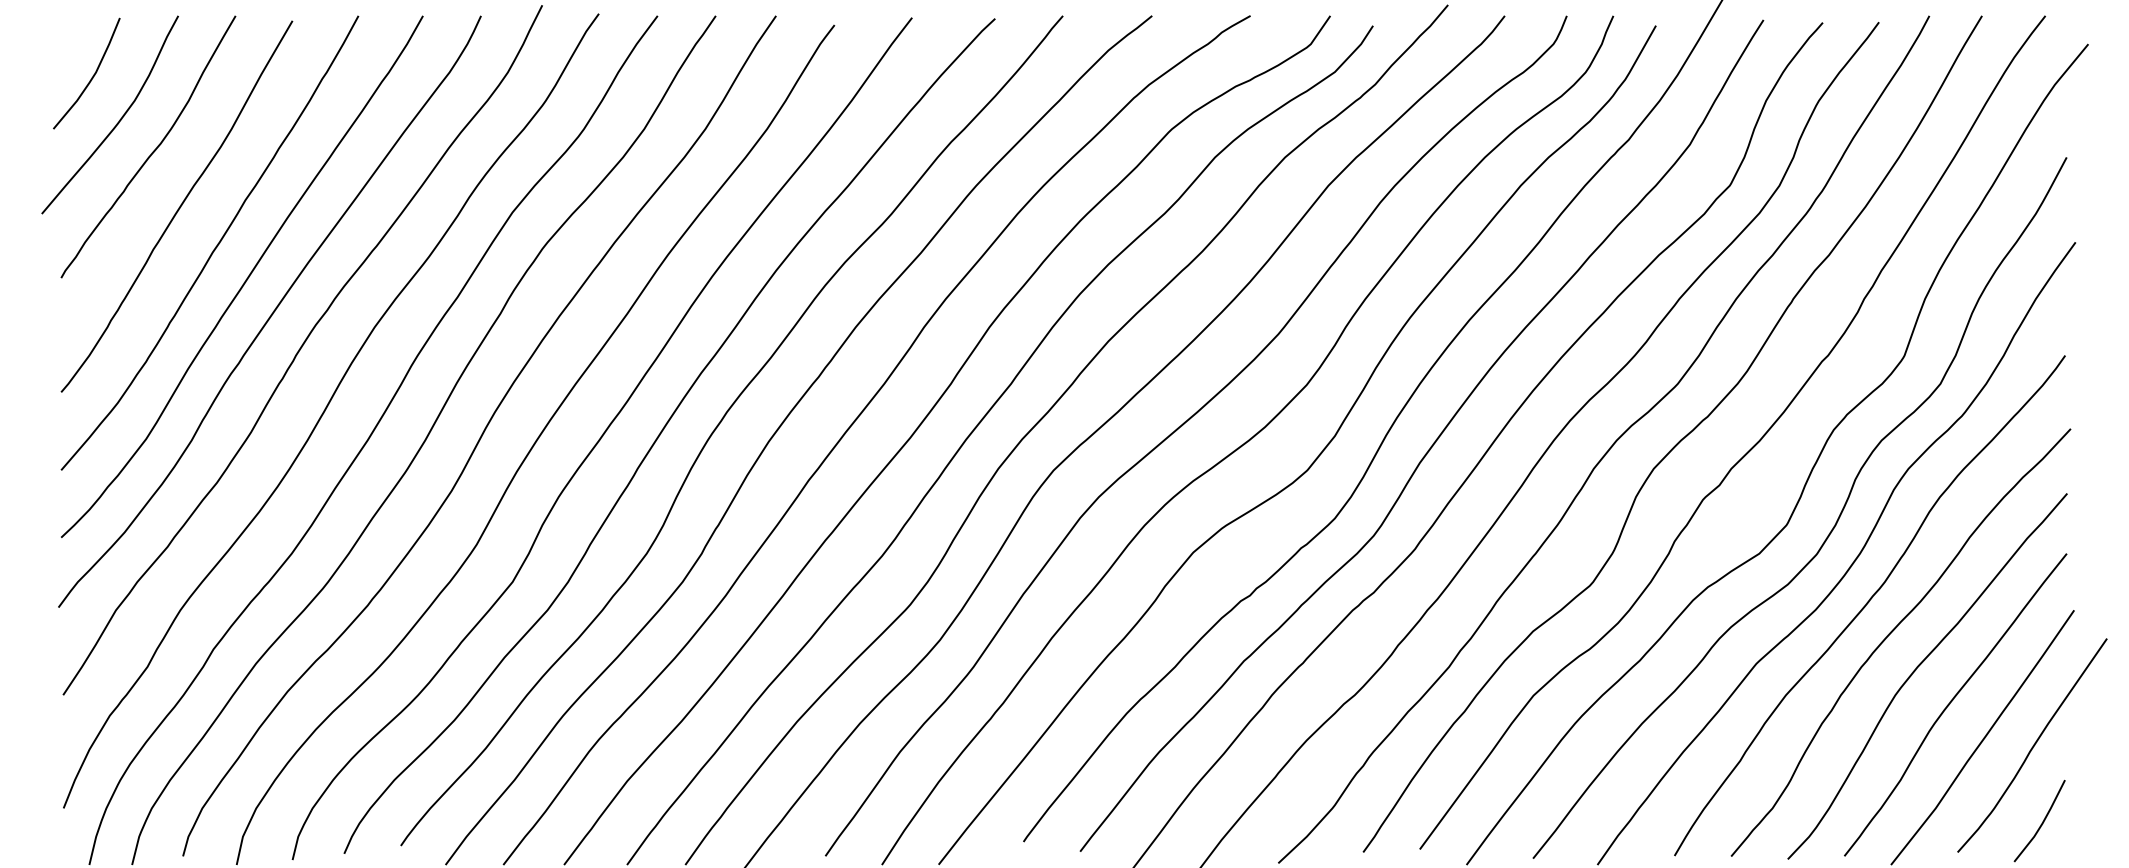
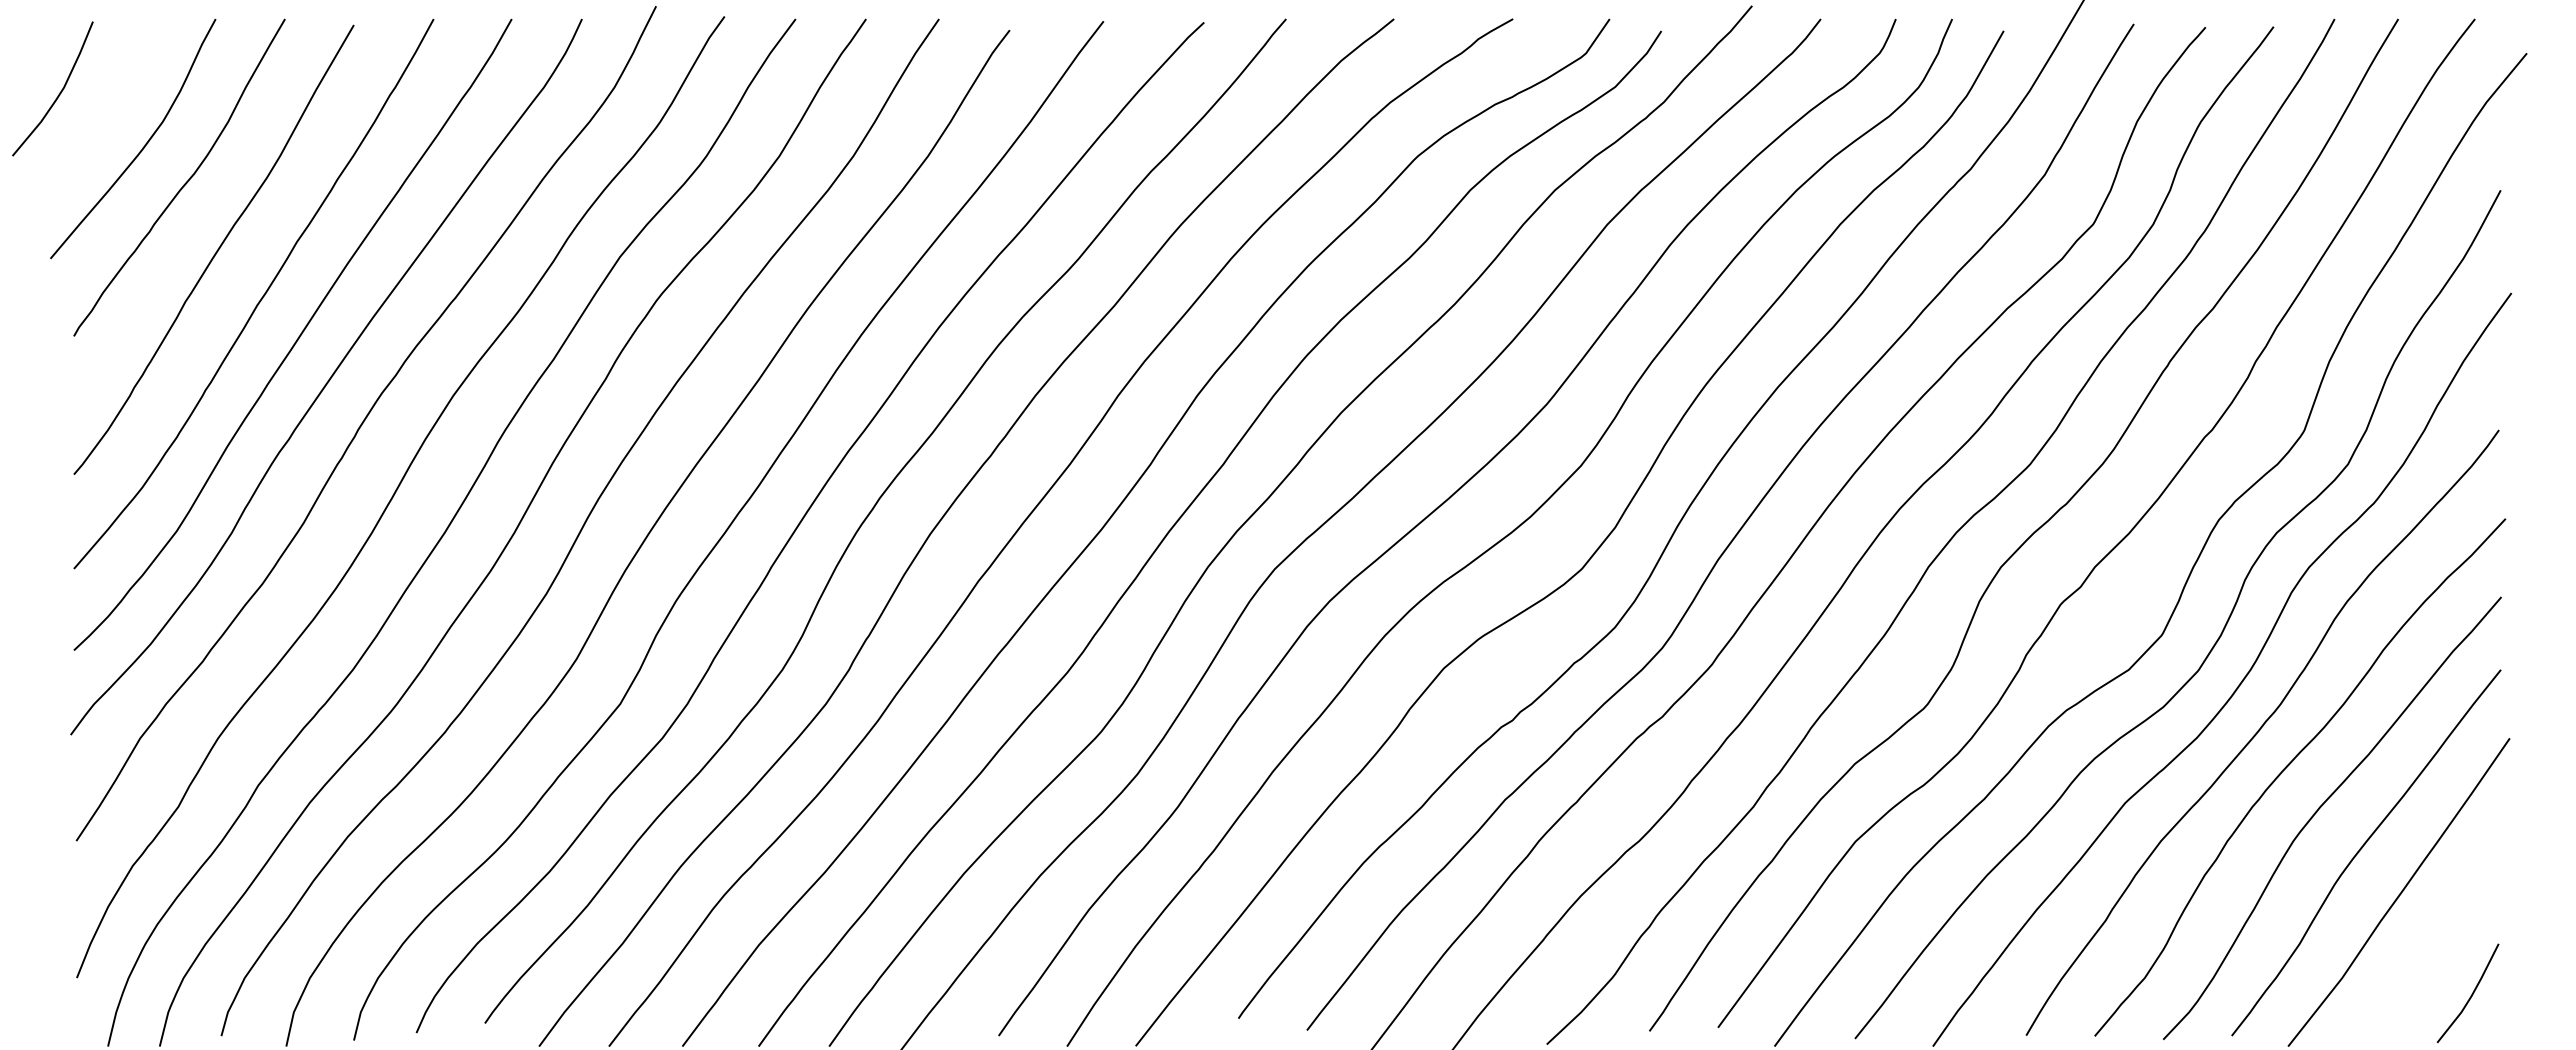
curve: (92, 76) -> (59, 92), moved
curve: (2033, 745) -> (2460, 901), removed

